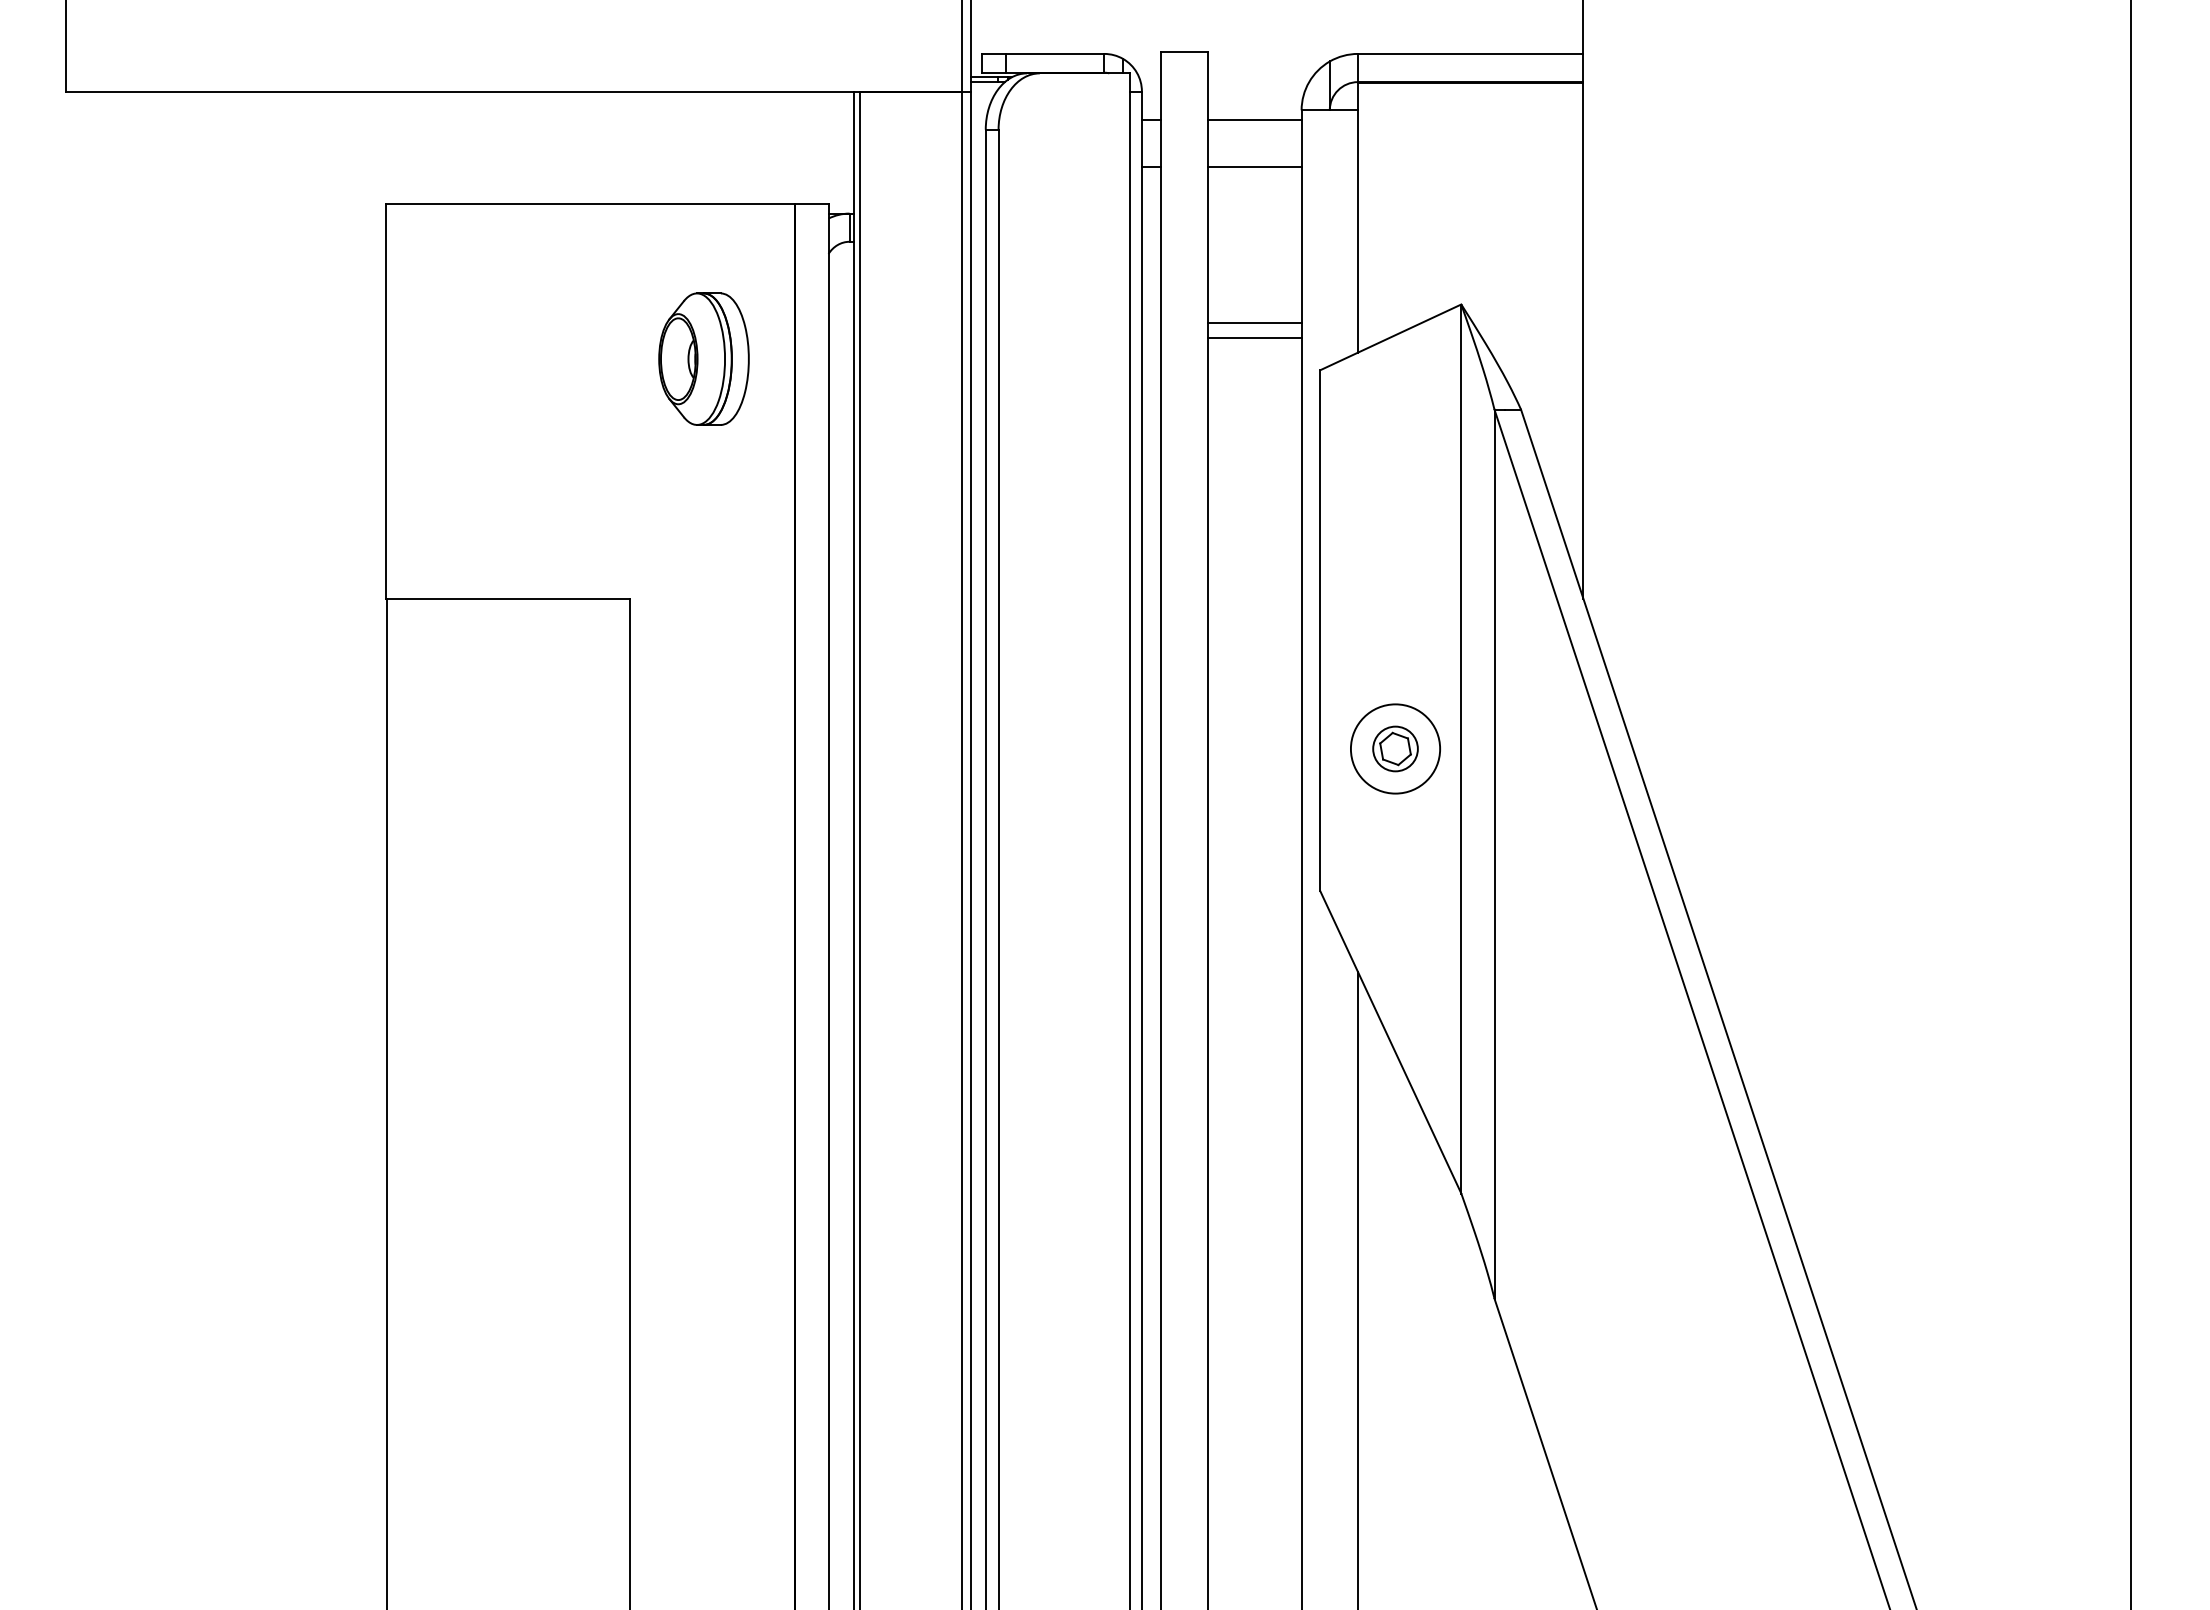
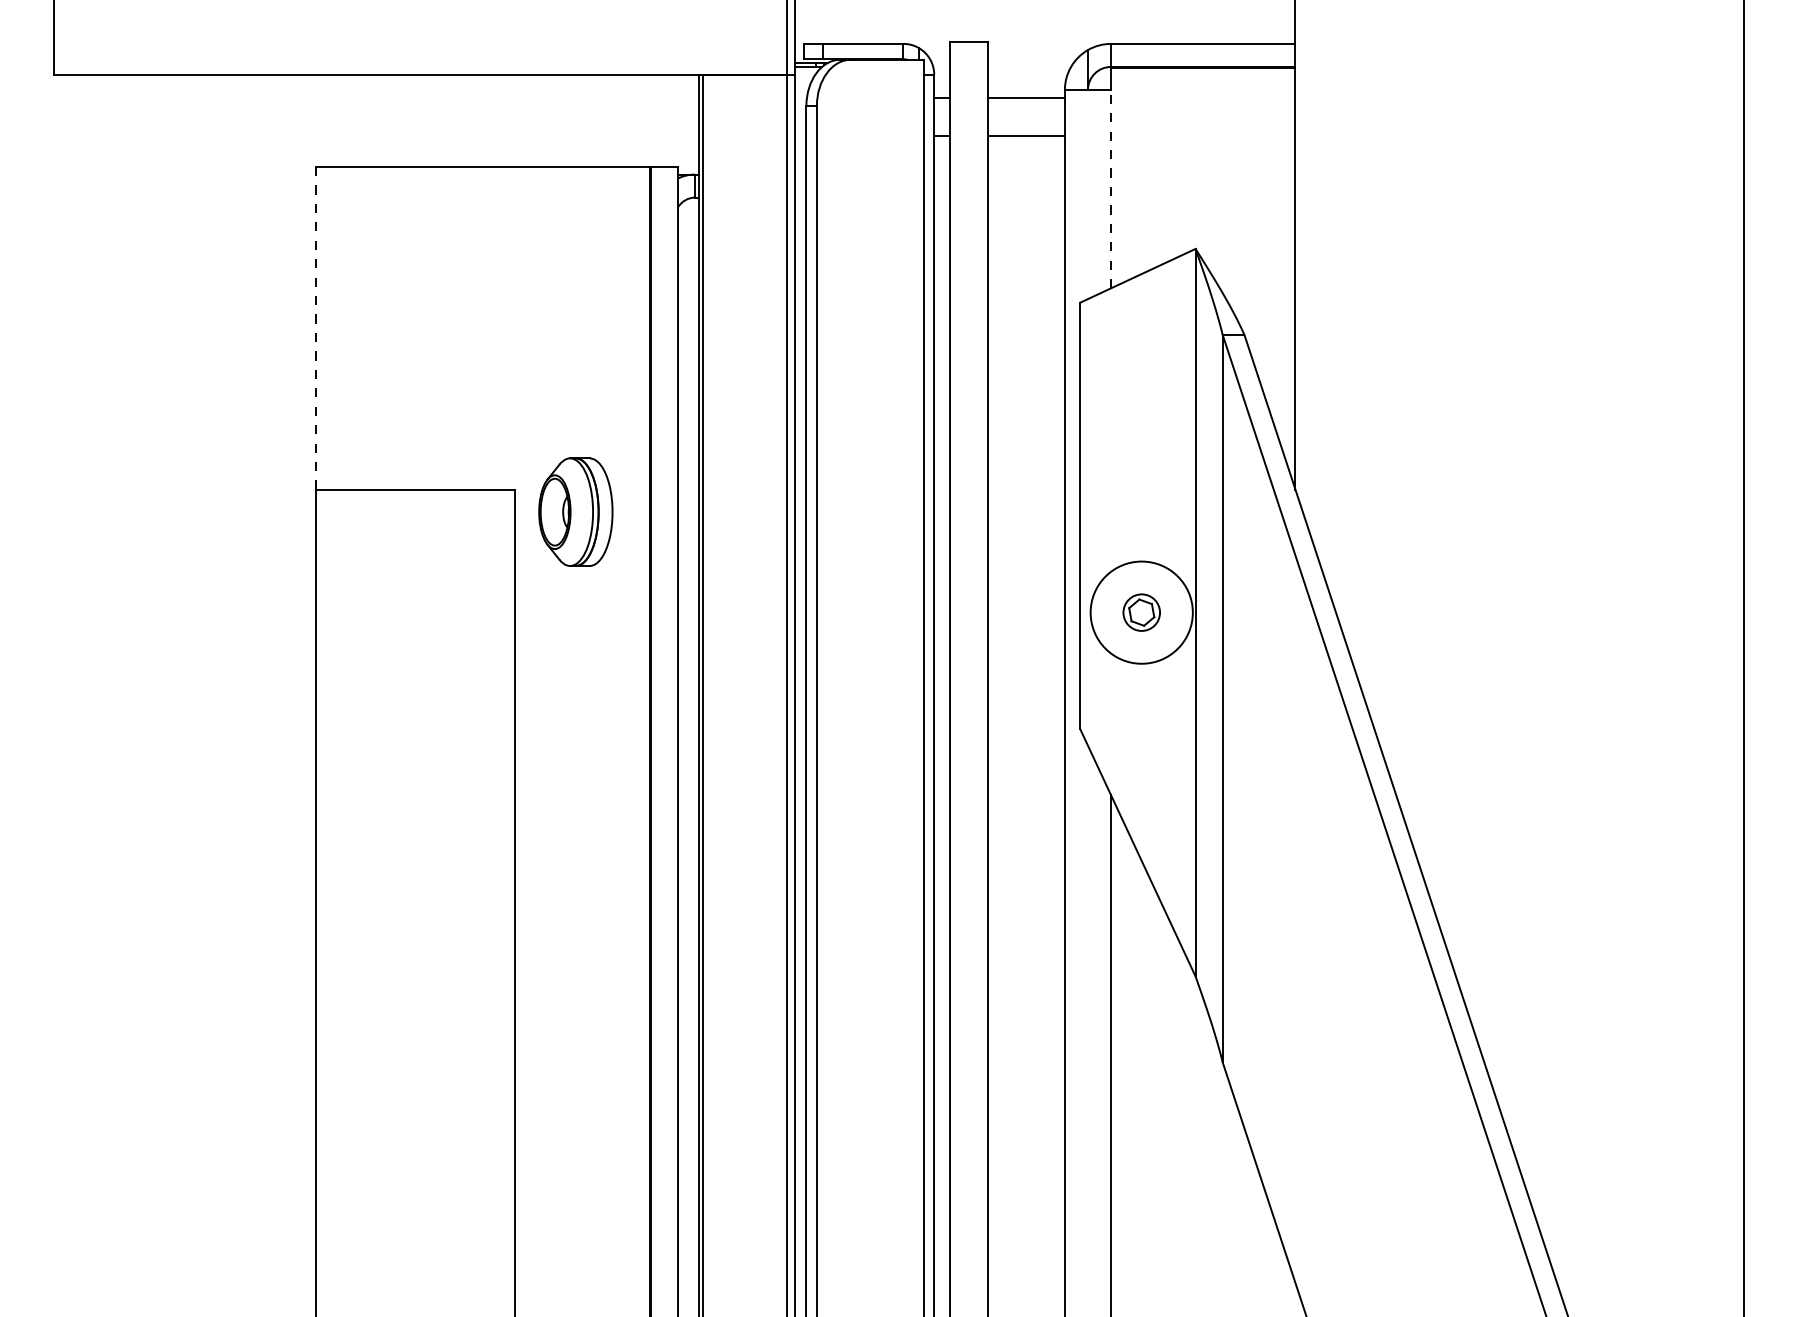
line: (1357, 230) -> (1110, 188), solid -> dashed
line: (1254, 323) -> (1026, 264), removed
line: (1254, 338) -> (1026, 276), removed
part: (703, 358) -> (575, 511), moved
line: (385, 401) -> (315, 328), solid -> dashed
circle: (1395, 748) -> (1141, 612), size x1.4

